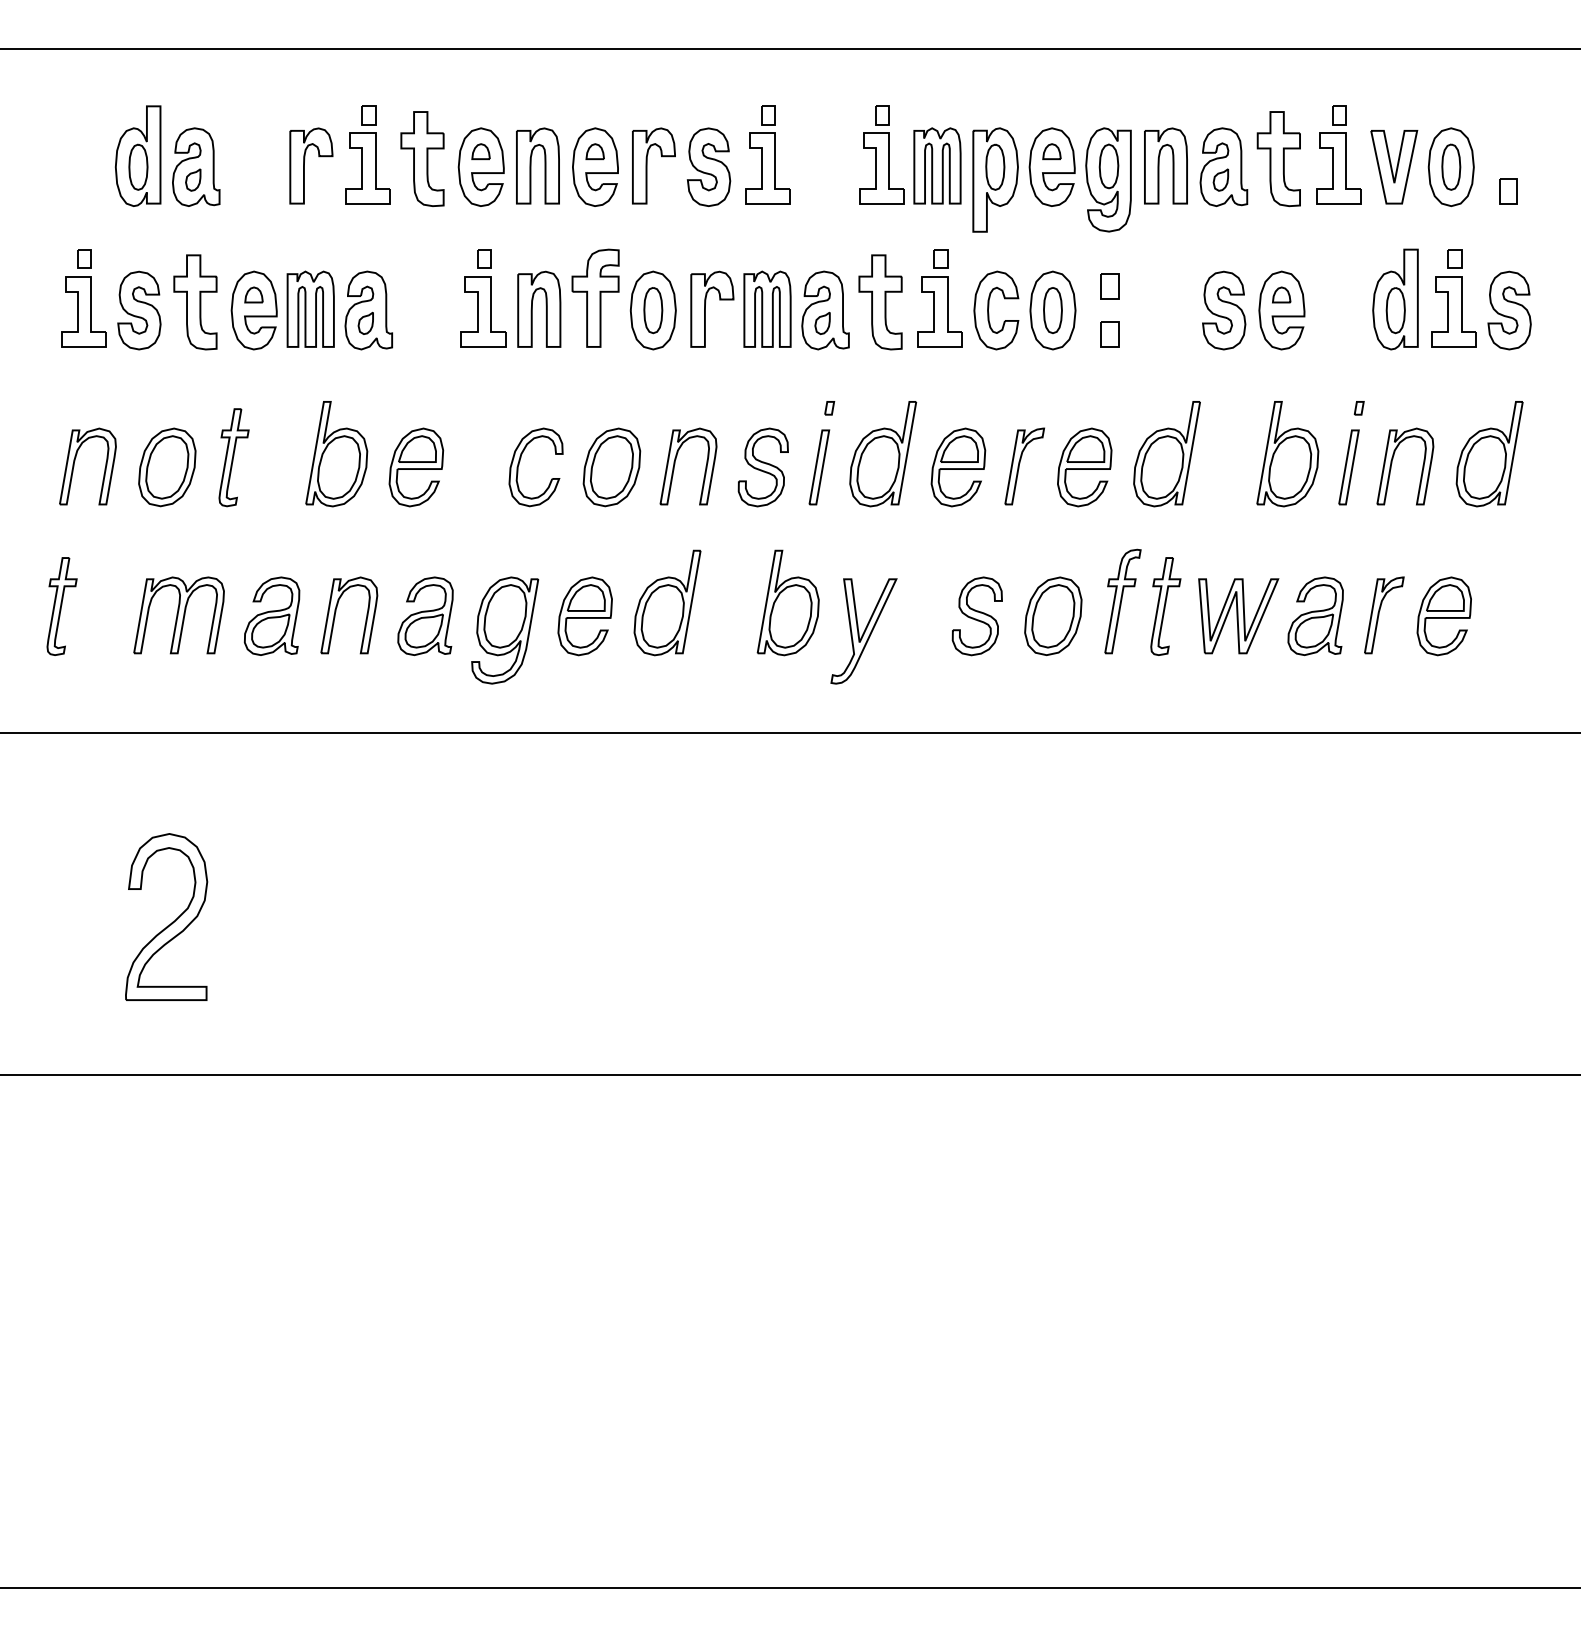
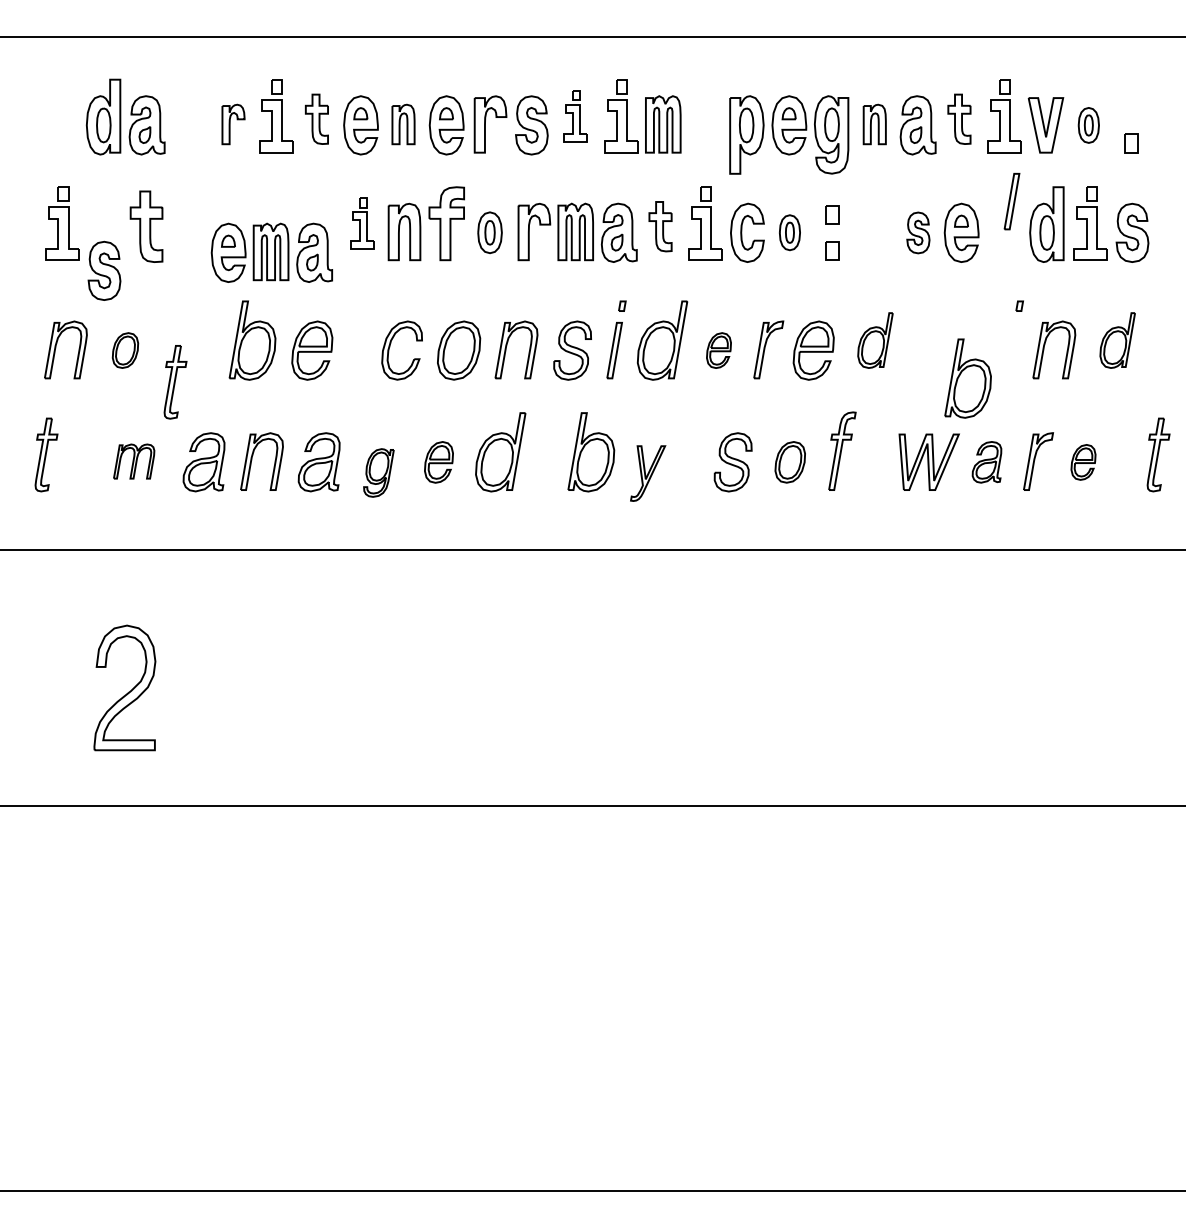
part: (767, 155) -> (575, 116), size x0.7
part: (909, 155) -> (642, 116), moved
part: (421, 159) -> (316, 119), size x0.7
part: (1279, 159) -> (959, 119), size x0.7
part: (311, 166) -> (233, 124), size x0.7
part: (537, 166) -> (403, 124), size x0.7
part: (1165, 166) -> (874, 124), size x0.7
part: (1450, 167) -> (1088, 125), size x0.6
part: (483, 298) -> (362, 223), size x0.7
part: (880, 302) -> (660, 226), size x0.7
part: (139, 309) -> (104, 270), moved
part: (311, 309) -> (271, 252), moved
part: (652, 309) -> (489, 232), size x0.7
part: (1052, 309) -> (789, 232), size x0.6
part: (1224, 309) -> (918, 232), size x0.7
part: (1167, 453) -> (875, 340), size x0.7
part: (1287, 453) -> (967, 378), moved
part: (1489, 453) -> (1117, 340), size x0.7
part: (234, 457) -> (175, 382), moved
part: (167, 467) -> (125, 350), size x0.6
part: (957, 467) -> (718, 350), size x0.6
part: (1348, 467) -> (1011, 201), moved
part: (1165, 605) -> (1158, 454), moved
part: (178, 615) -> (133, 461), size x0.6
part: (584, 616) -> (438, 462), size x0.7
part: (1053, 616) -> (790, 462), size x0.7
part: (1314, 616) -> (986, 462), size x0.7
part: (1444, 616) -> (1083, 462), size x0.6
part: (504, 629) -> (378, 472), size x0.6
part: (863, 631) -> (647, 473), size x0.7

